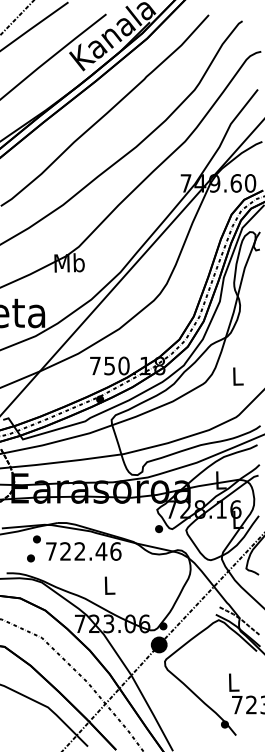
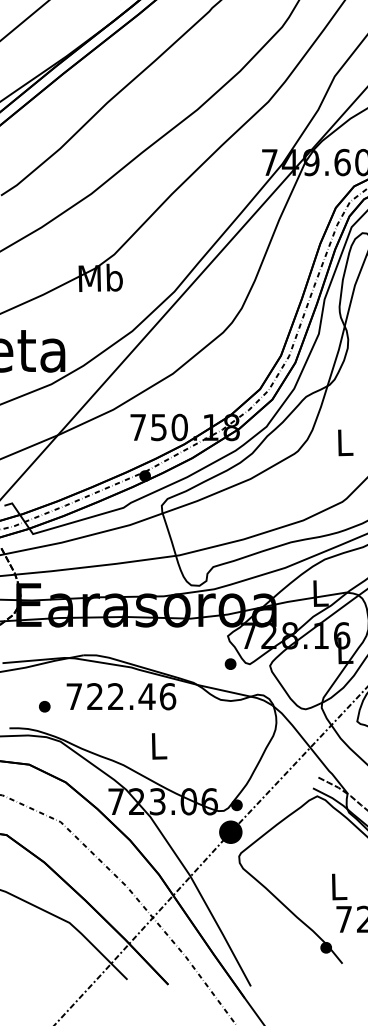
part: (36, 539) -> (52, 679), removed

